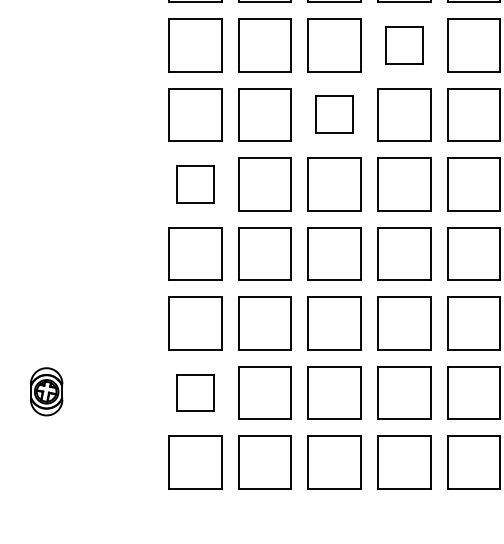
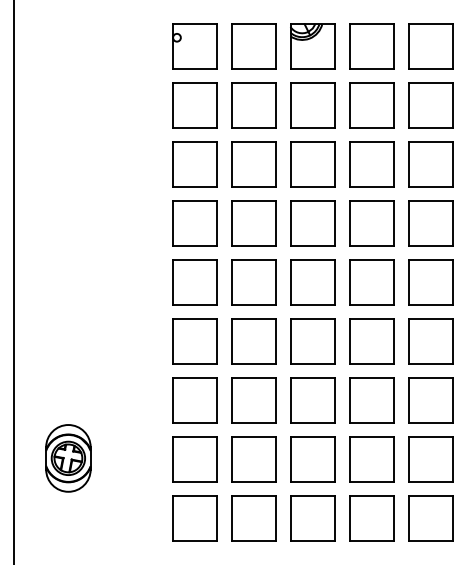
part: (403, 45) -> (371, 164), size x1.43
part: (334, 114) -> (312, 223), size x1.43
part: (195, 184) -> (194, 282), size x1.43
part: (46, 391) -> (68, 458), size x1.67
part: (195, 393) -> (194, 459), size x1.43

